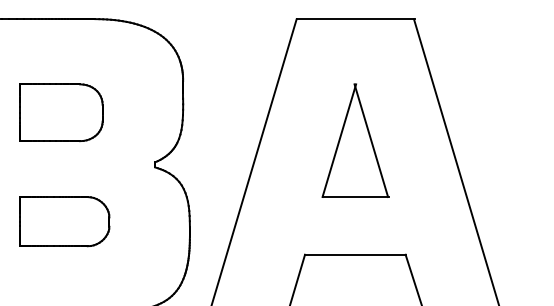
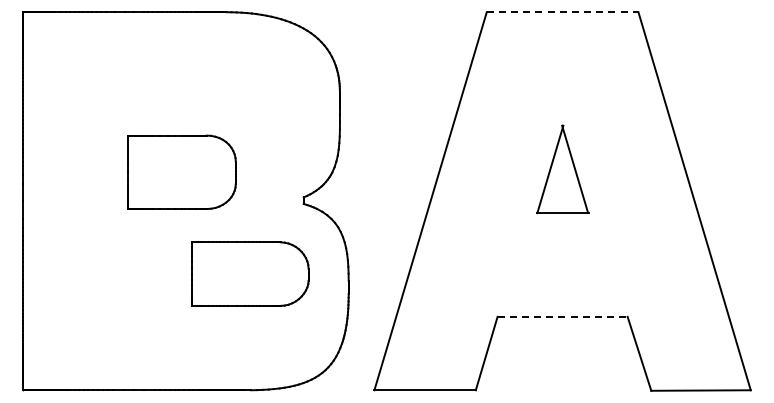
line: (356, 19) -> (563, 12), solid -> dashed
part: (60, 112) -> (181, 171), moved
part: (355, 140) -> (562, 169), size x0.6
part: (64, 221) -> (250, 273), moved
line: (356, 254) -> (563, 316), solid -> dashed

